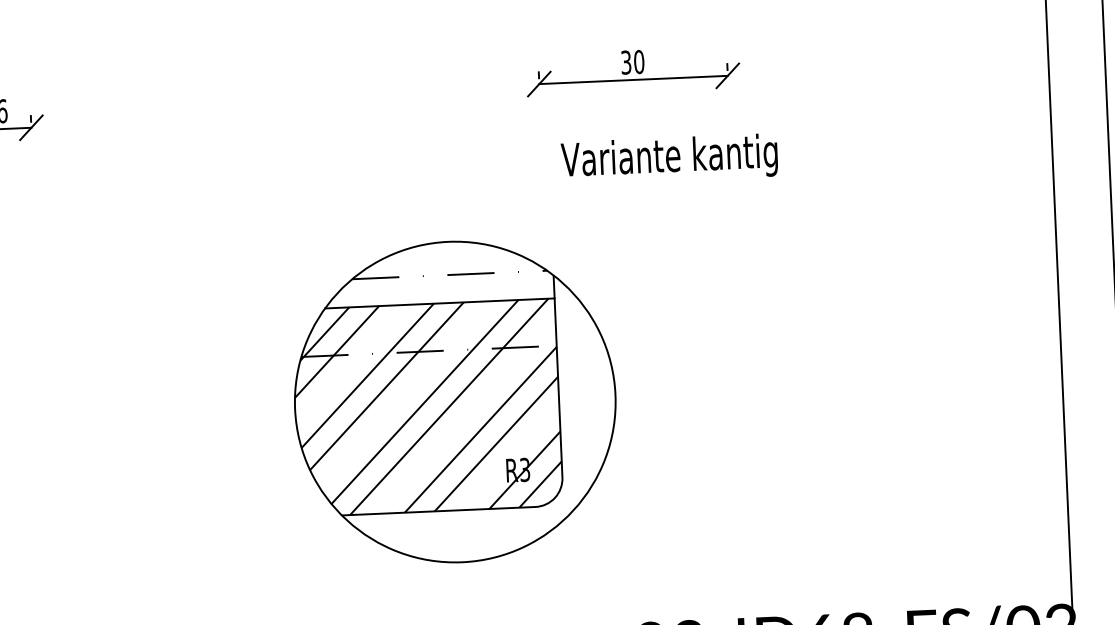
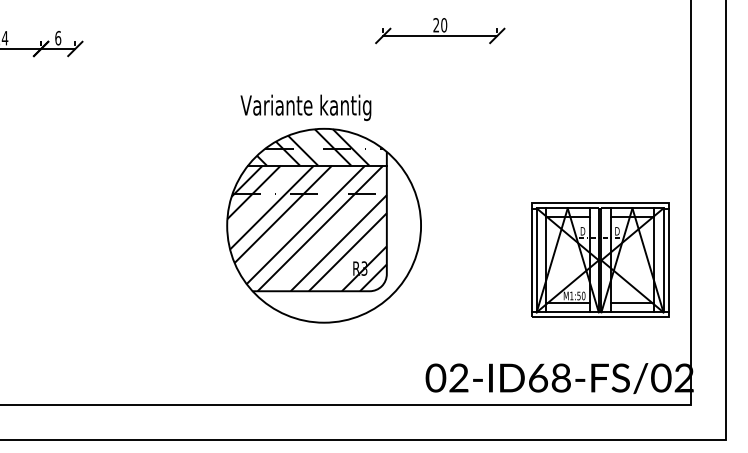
text: (626, 62) -> (436, 25), 30 -> 20
text: (668, 158) -> (305, 107), moved
hatch: (423, 273) -> (308, 147), added
part: (914, 437) -> (600, 259), added

